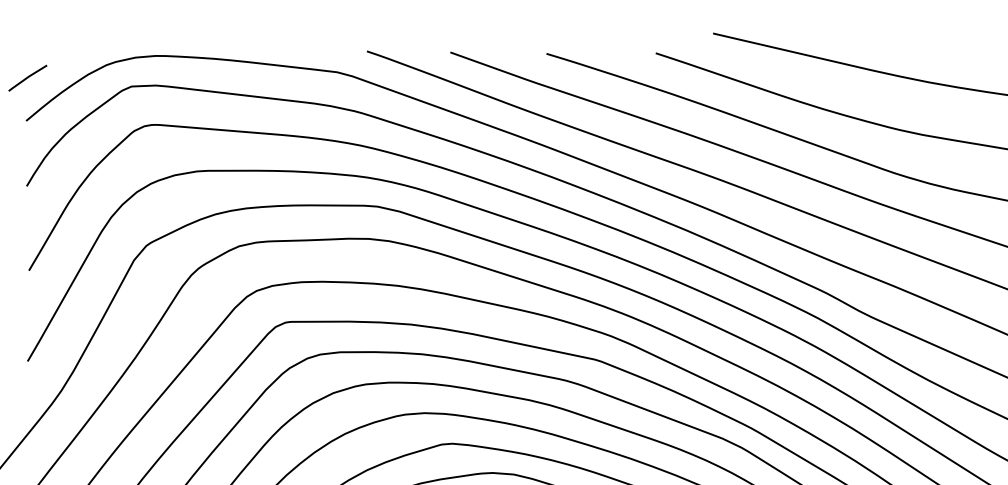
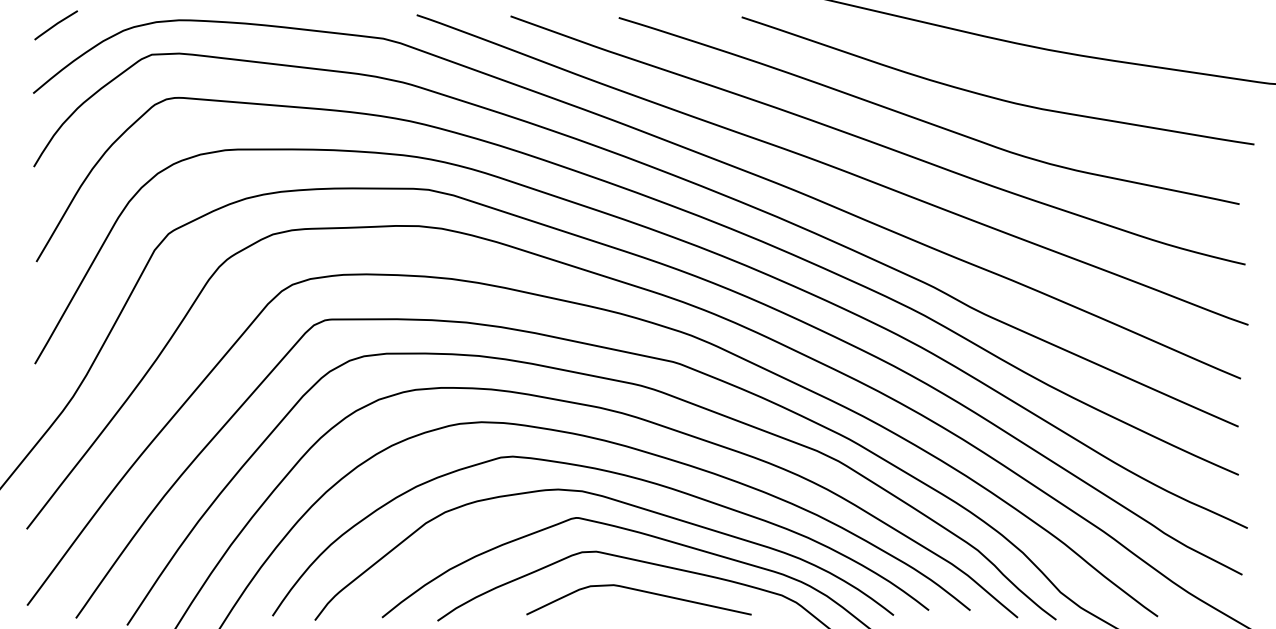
line: (27, 78) -> (55, 25), moved

